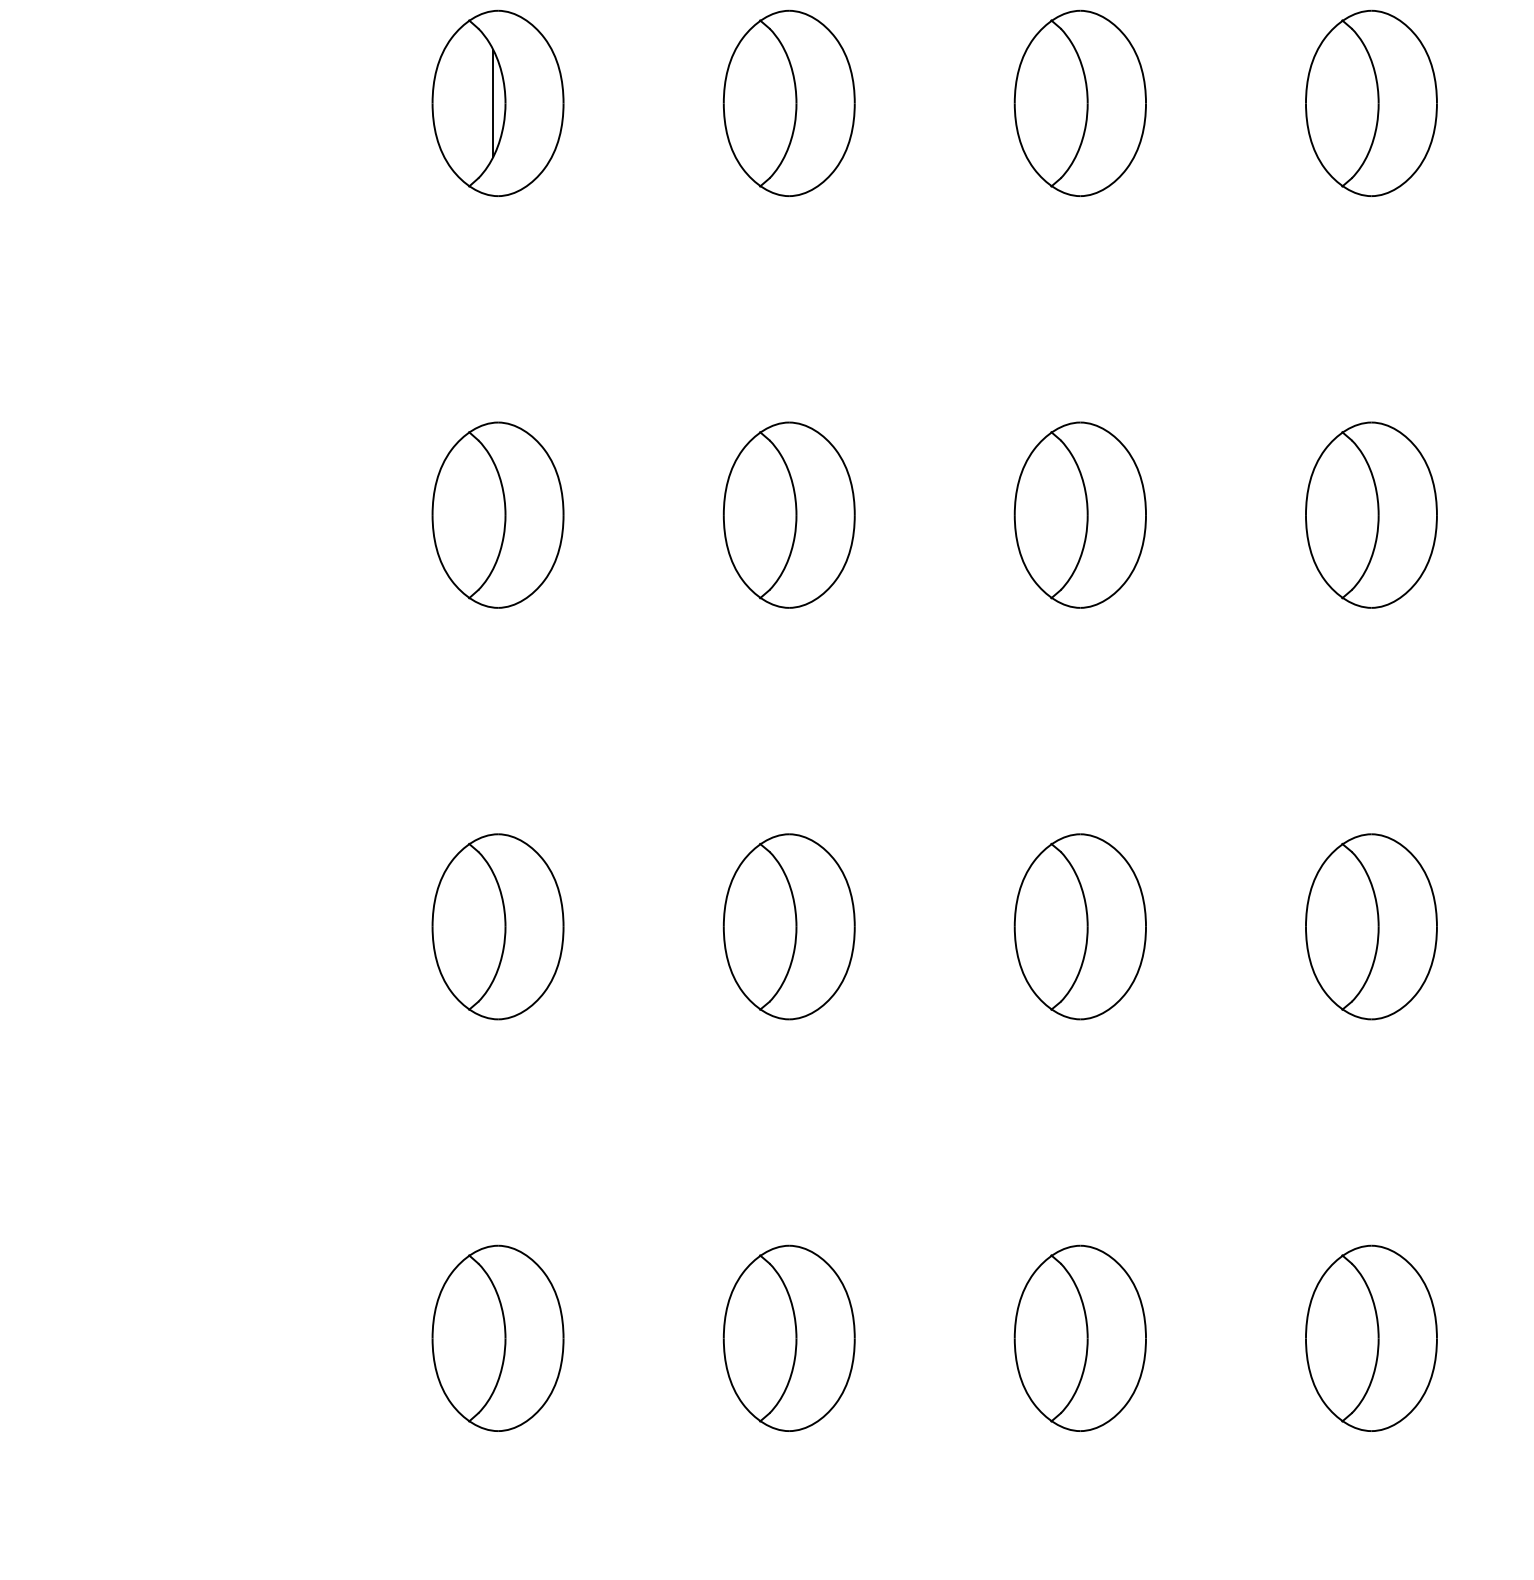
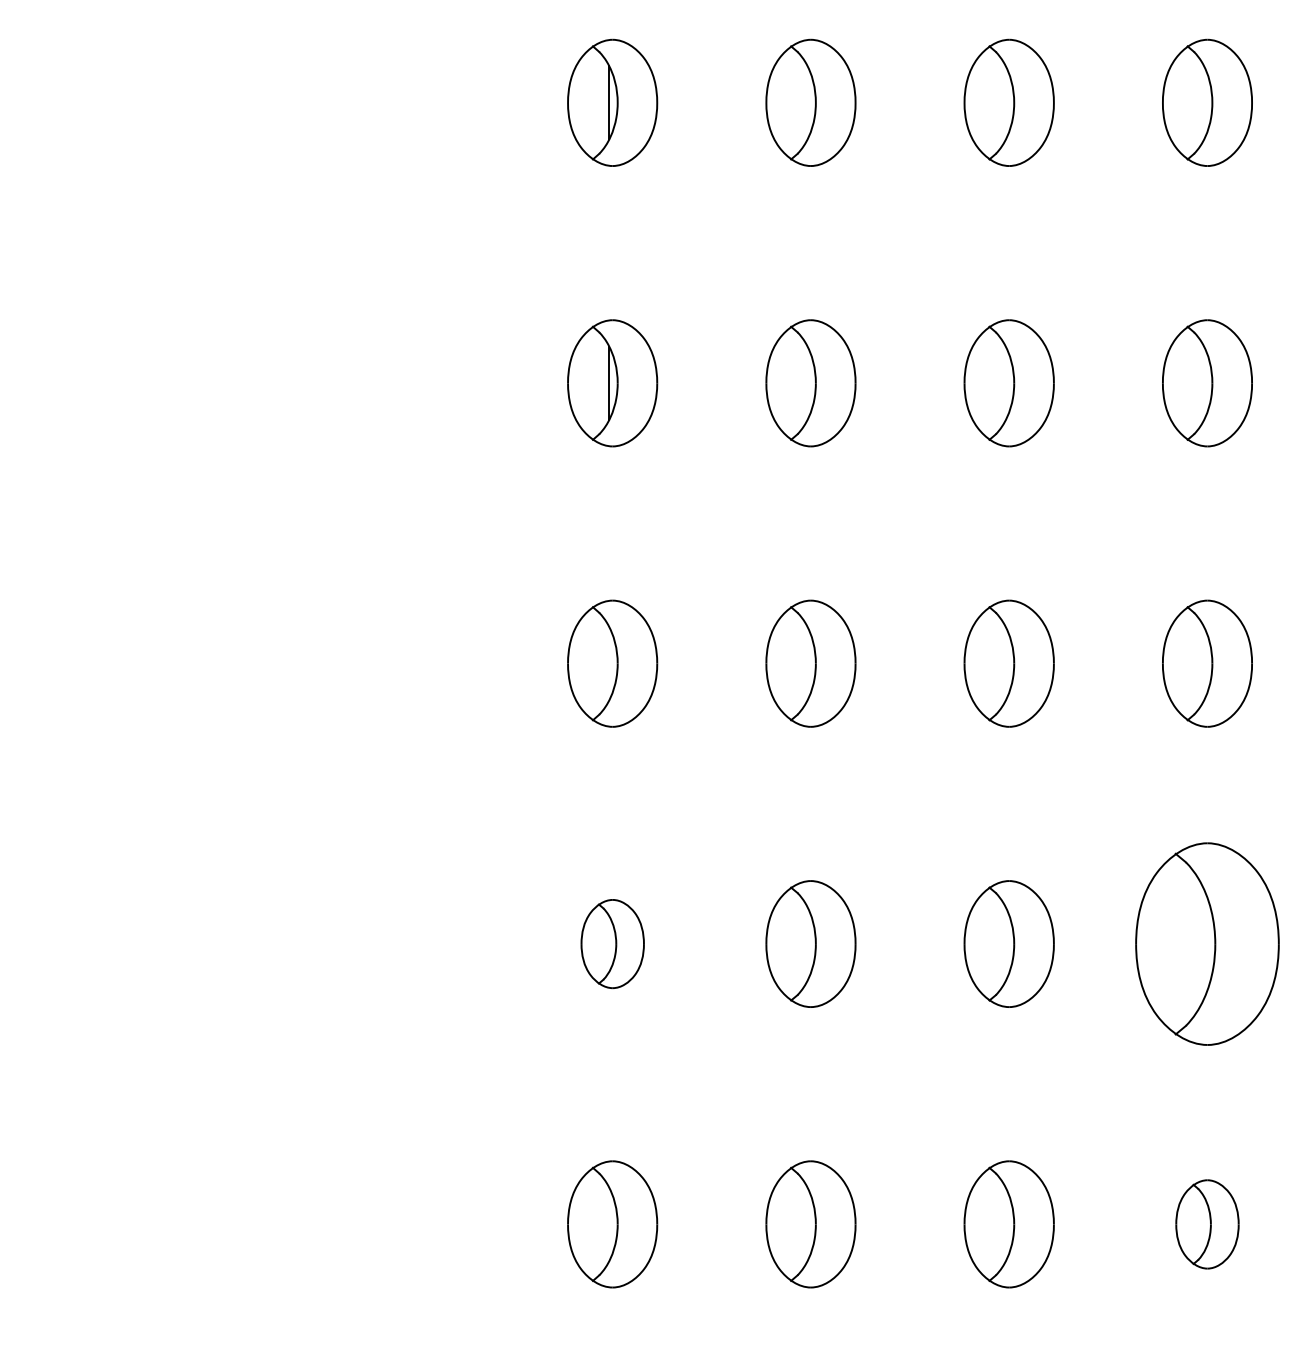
part: (497, 925) -> (612, 943), size x0.7
part: (1371, 925) -> (1207, 943), size x1.6
part: (1371, 1338) -> (1207, 1224), size x0.7

